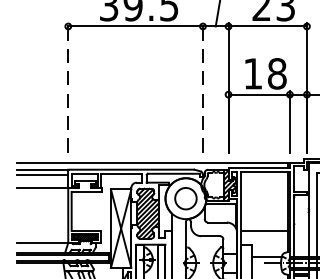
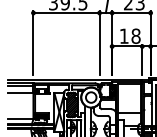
line: (68, 88) -> (33, 43), dashed -> solid
line: (202, 88) -> (99, 43), dashed -> solid

